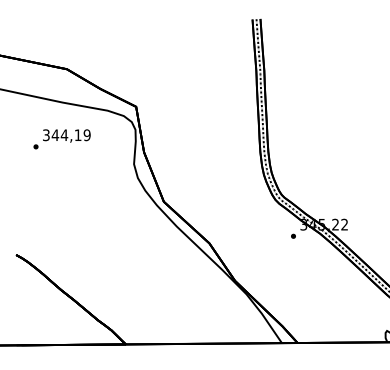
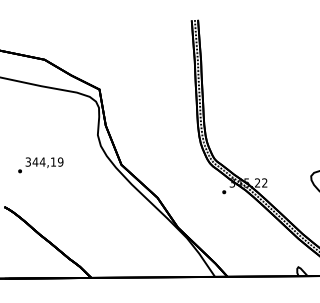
text: (61, 139) -> (40, 165), moved

